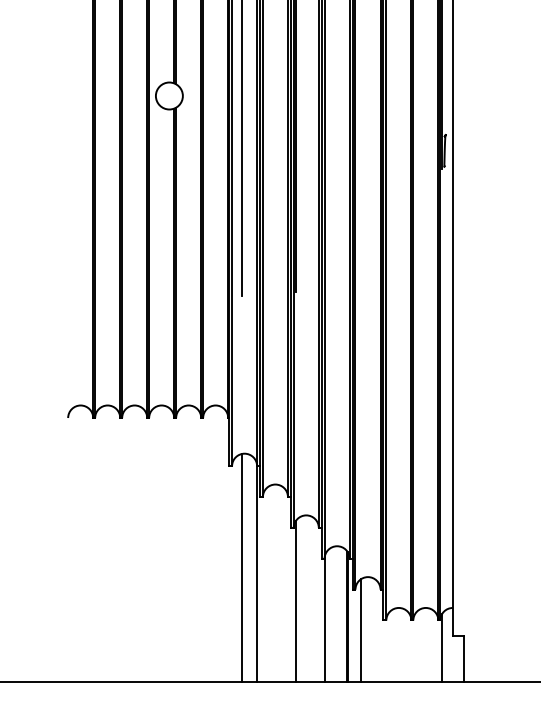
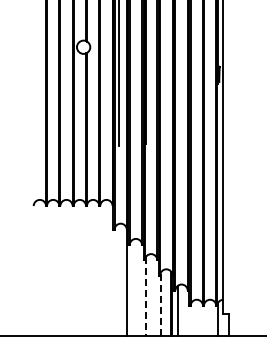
line: (242, 566) -> (119, 279), removed
line: (294, 601) -> (145, 296), solid -> dashed
line: (325, 619) -> (160, 305), solid -> dashed

